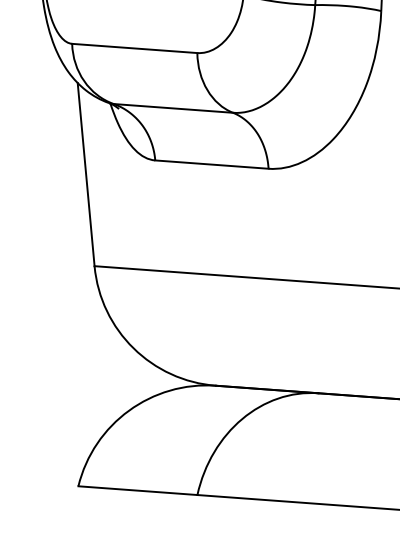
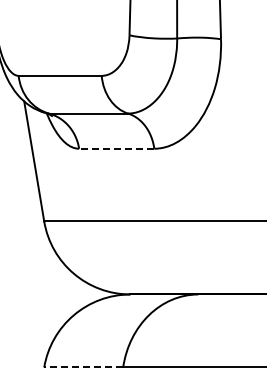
line: (211, 164) -> (116, 148), solid -> dashed
line: (137, 490) -> (83, 367), solid -> dashed

